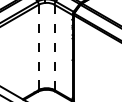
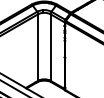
line: (54, 47) -> (50, 47), dashed -> solid
line: (39, 48) -> (38, 48), dashed -> solid

